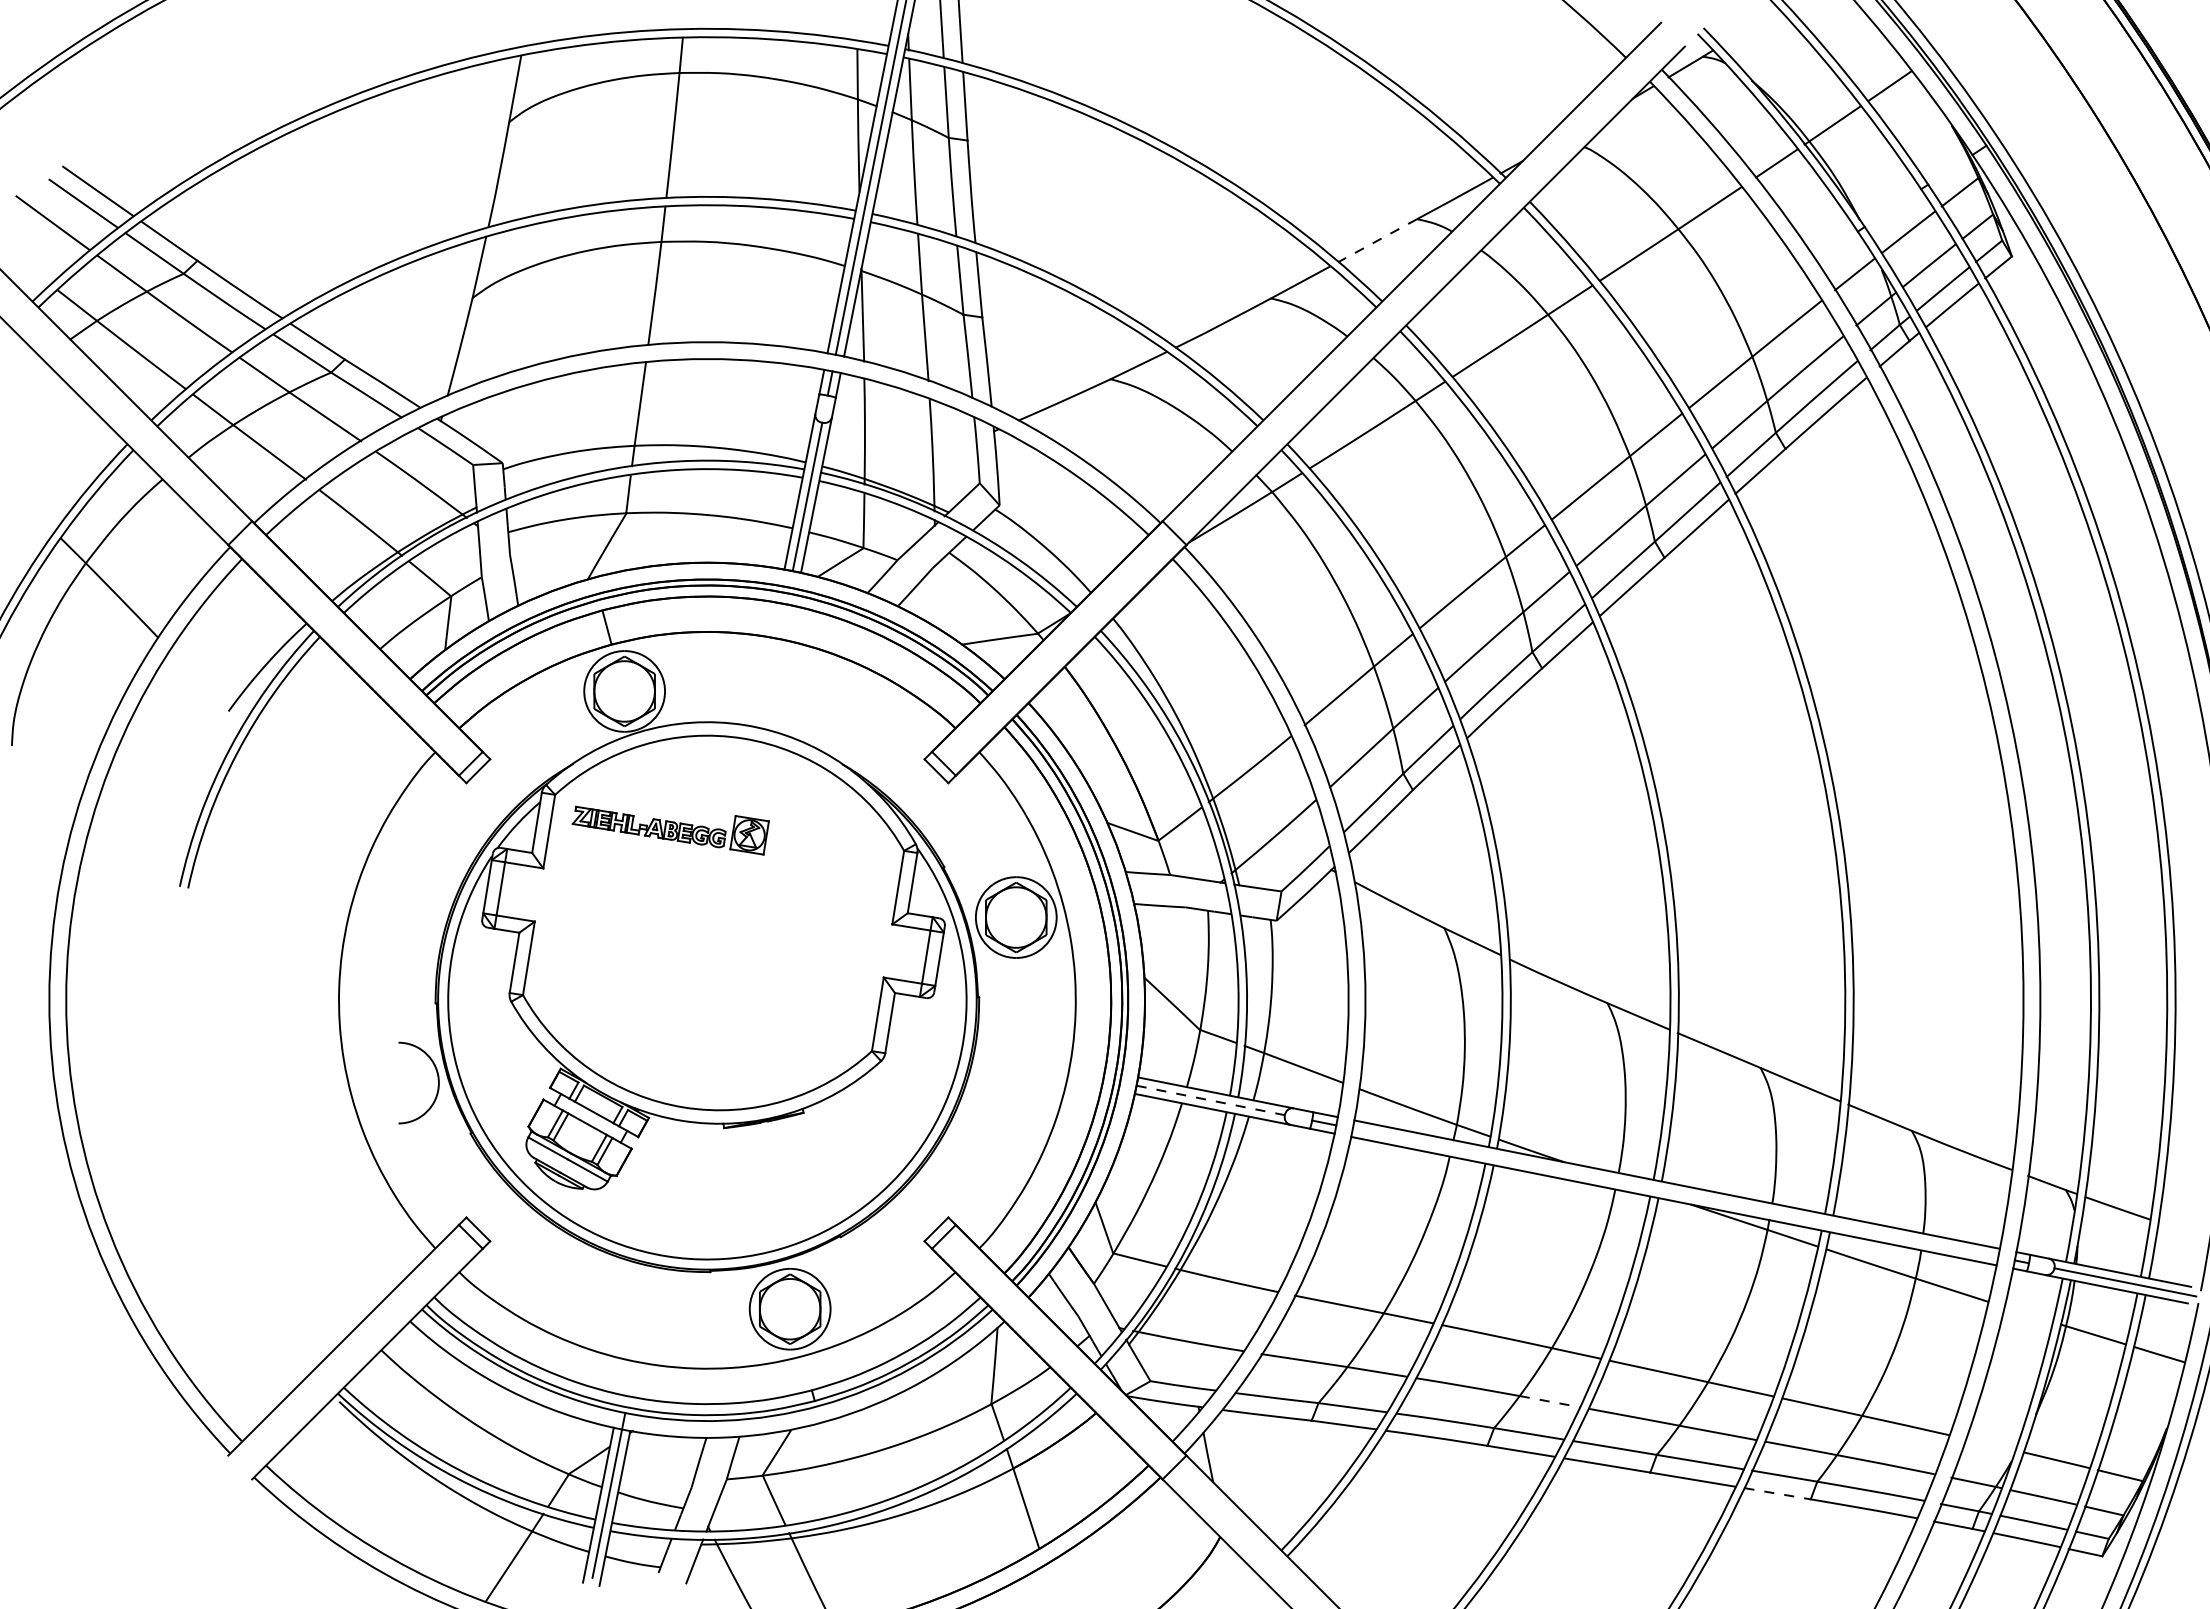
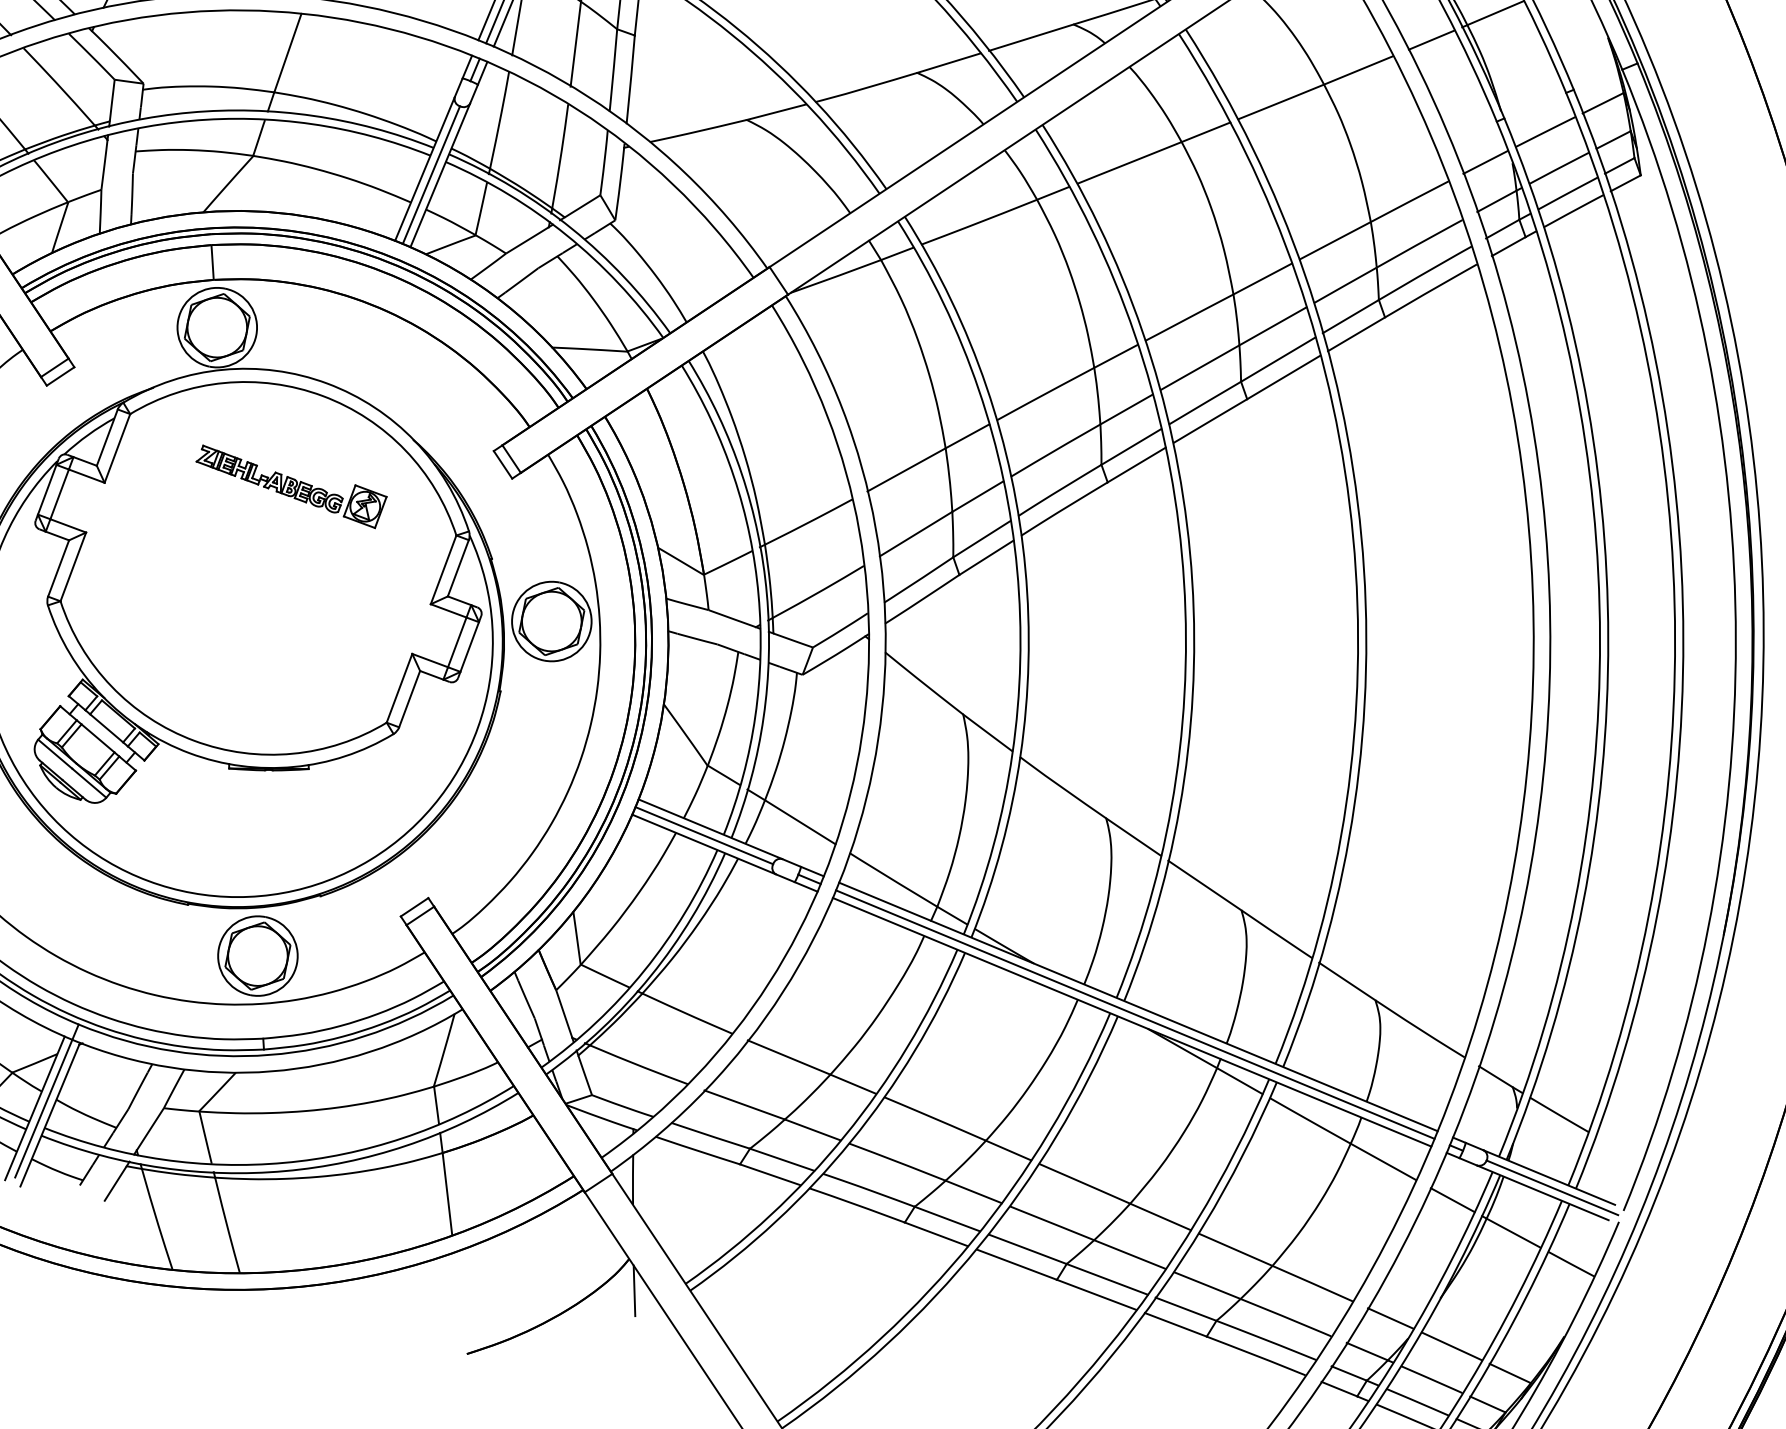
line: (1377, 240) -> (1031, 37), dashed -> solid
part: (670, 830) -> (289, 486), moved
line: (1210, 1100) -> (704, 835), dashed -> solid
line: (1675, 1192) -> (1135, 1014), added
line: (2028, 1314) -> (1452, 1200), added
line: (1549, 1401) -> (973, 1191), dashed -> solid
line: (1990, 1444) -> (1390, 1318), added
line: (1777, 1493) -> (1175, 1324), dashed -> solid
line: (1231, 1567) -> (634, 1290), added

